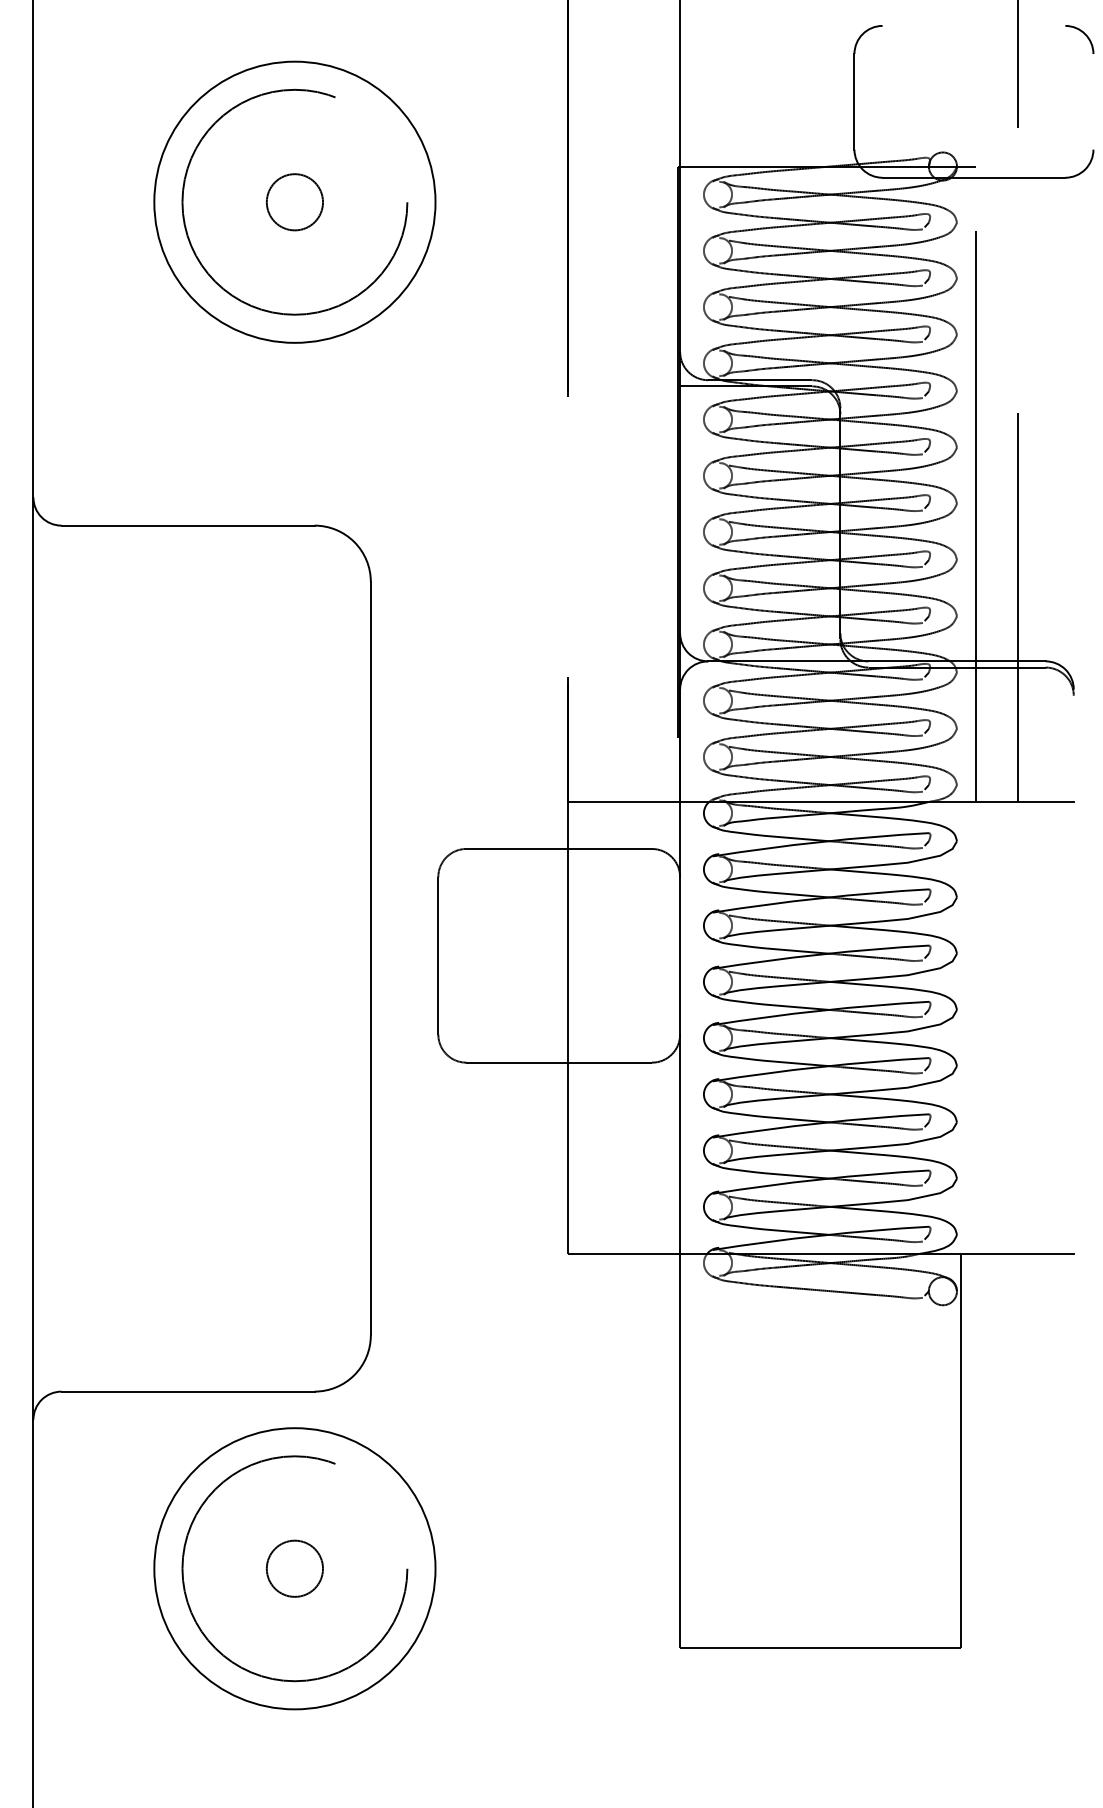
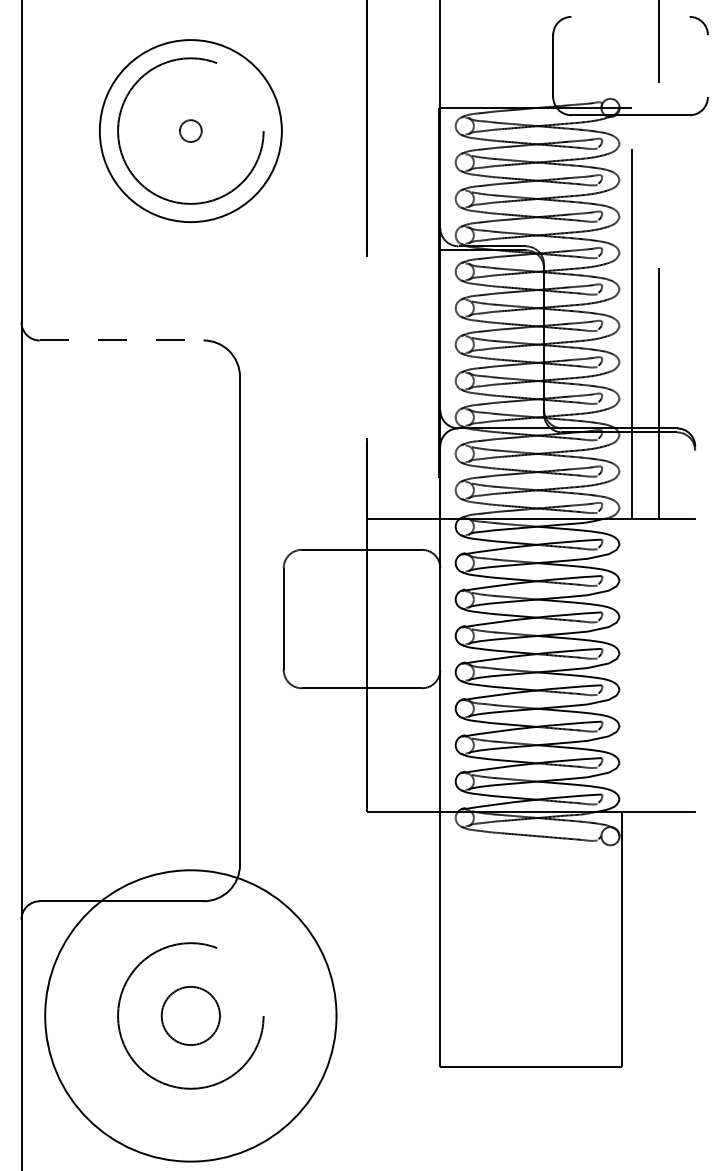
circle: (294, 201) -> (190, 130), size x0.6
line: (187, 525) -> (121, 340), solid -> dashed
circle: (294, 1568) -> (190, 1015), size x1.6
circle: (294, 1568) -> (190, 1015), size x1.6

